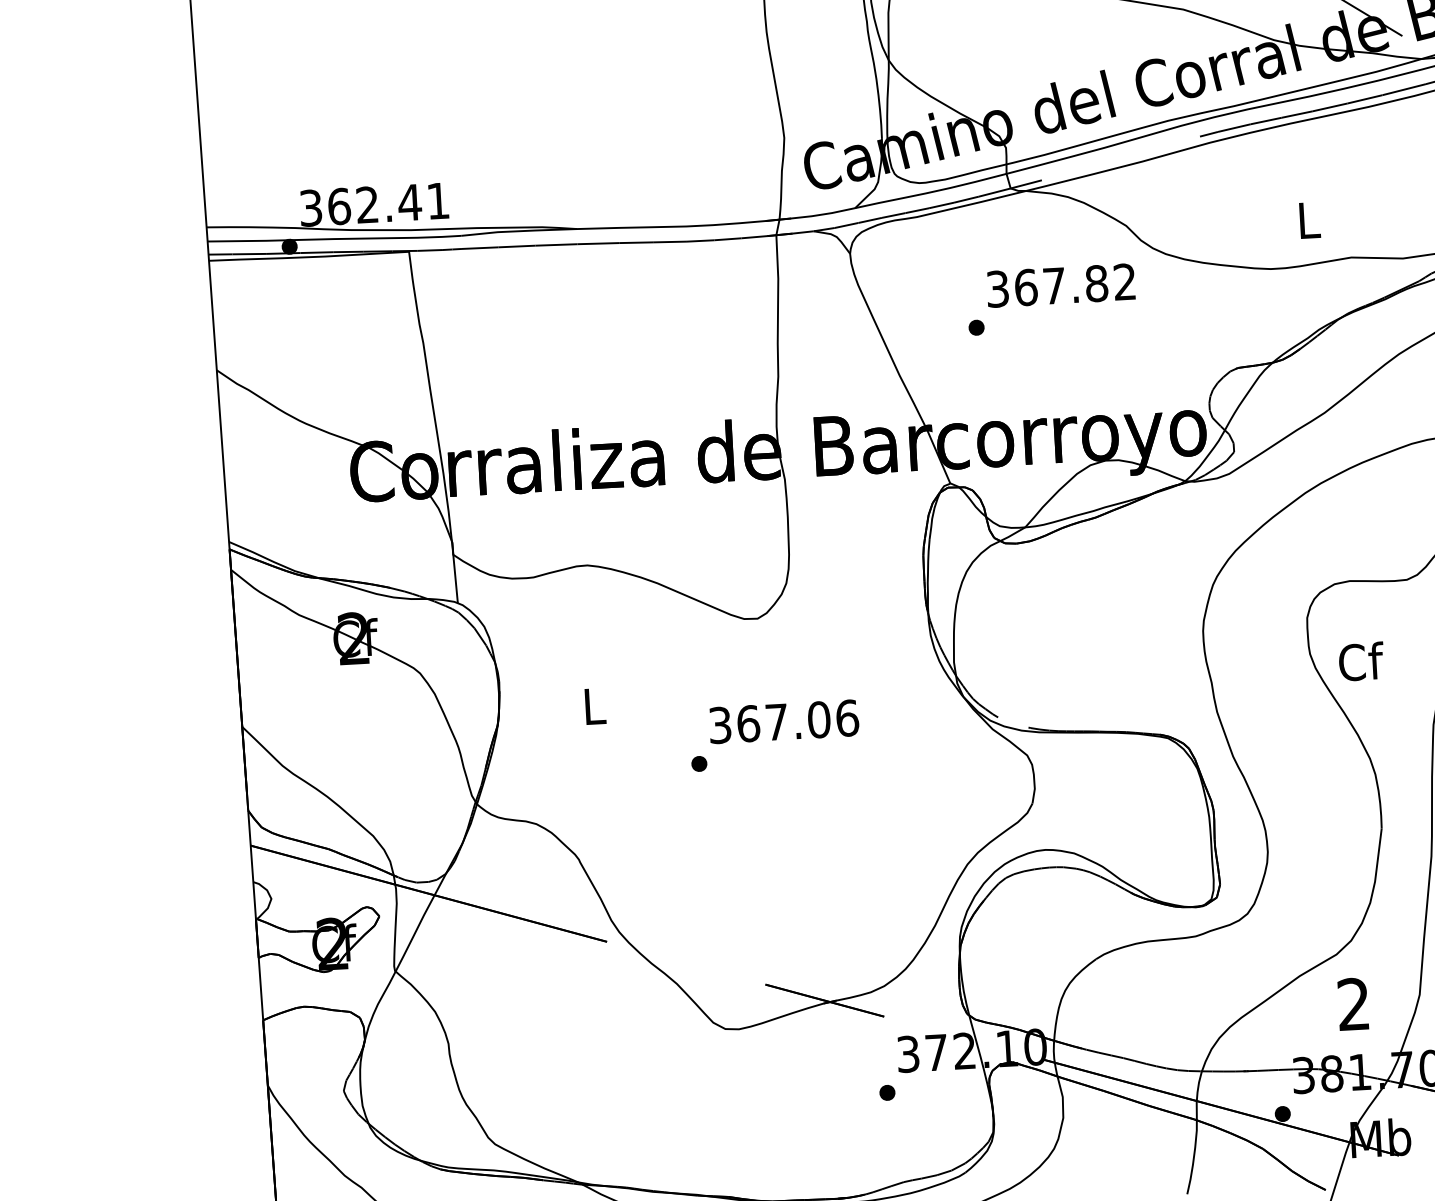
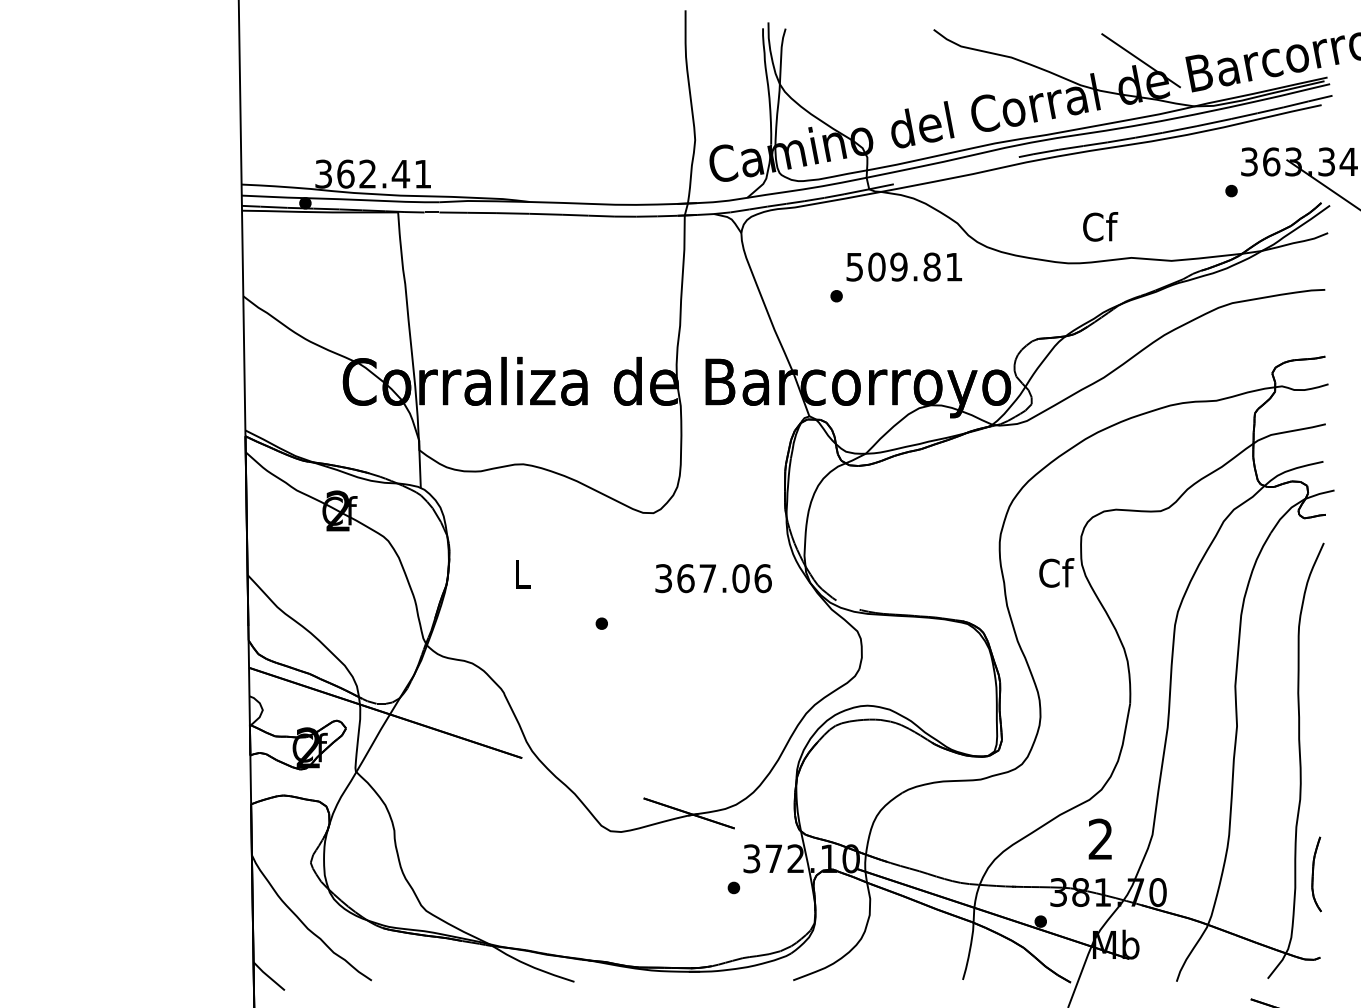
text: (1309, 219) -> (1100, 226), L -> Cf
text: (1061, 284) -> (904, 266), 367.82 -> 509.81
text: (1361, 661) -> (1056, 572), moved
text: (783, 721) -> (713, 578), moved

